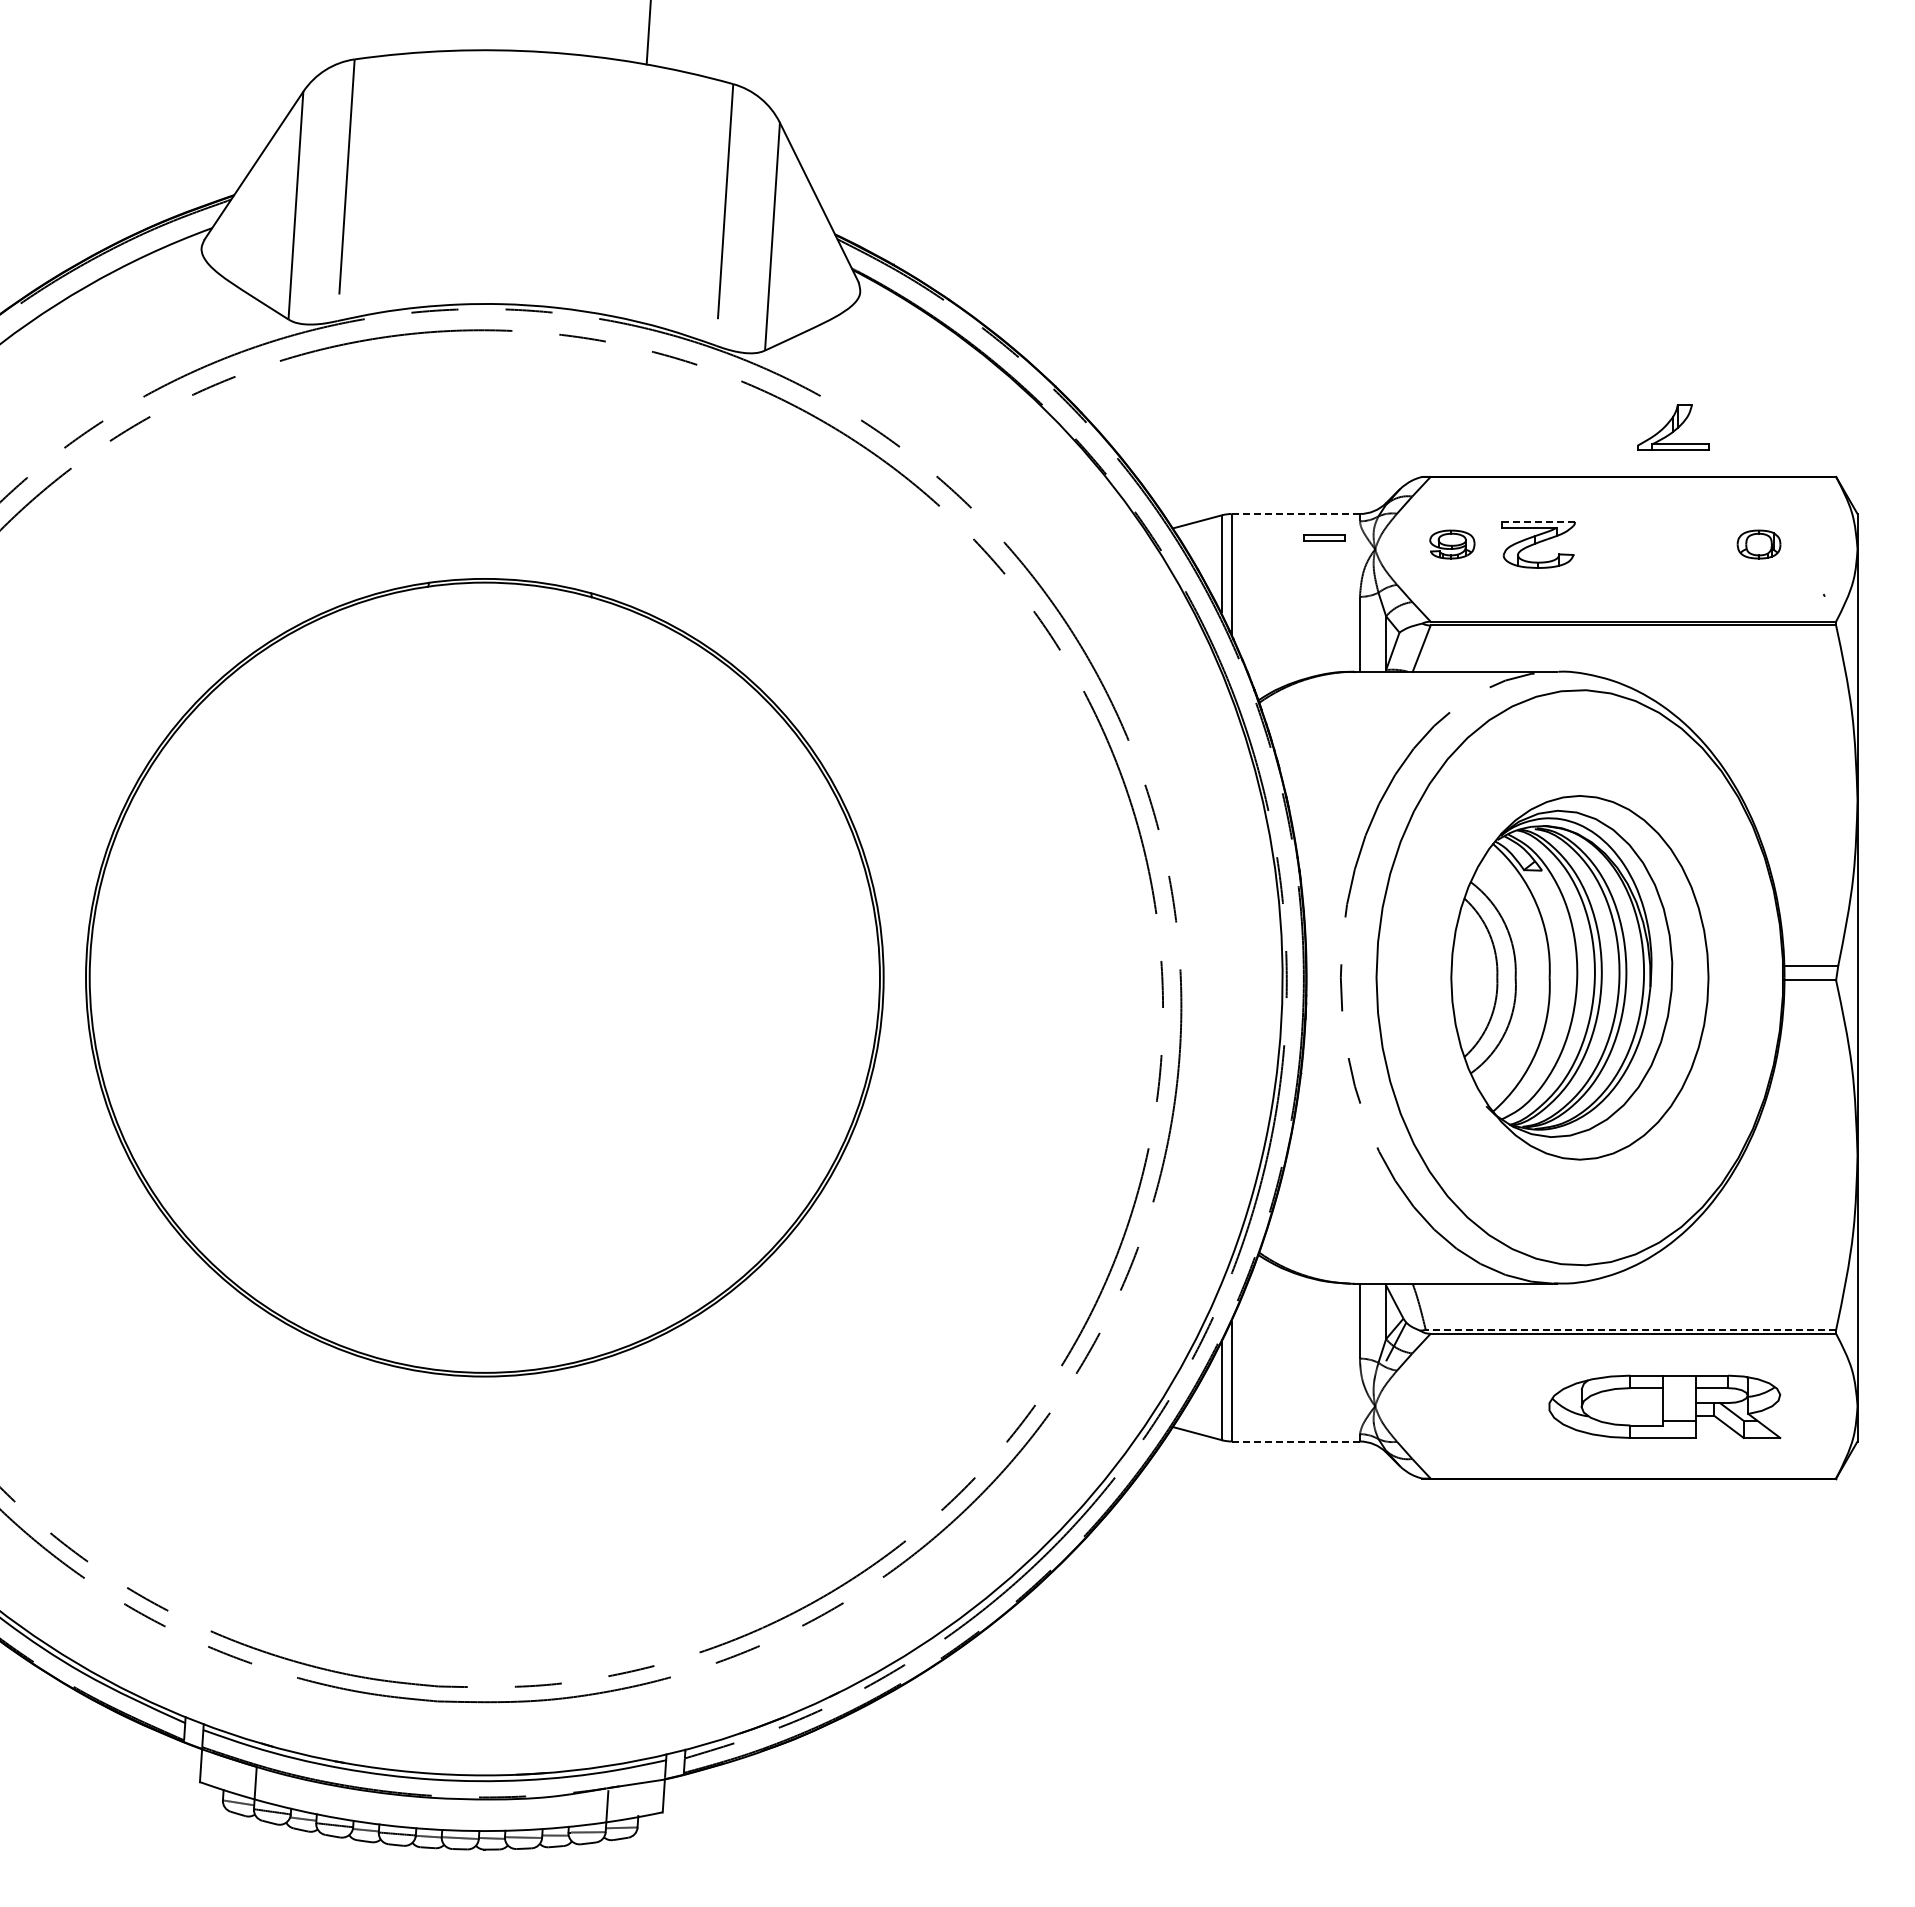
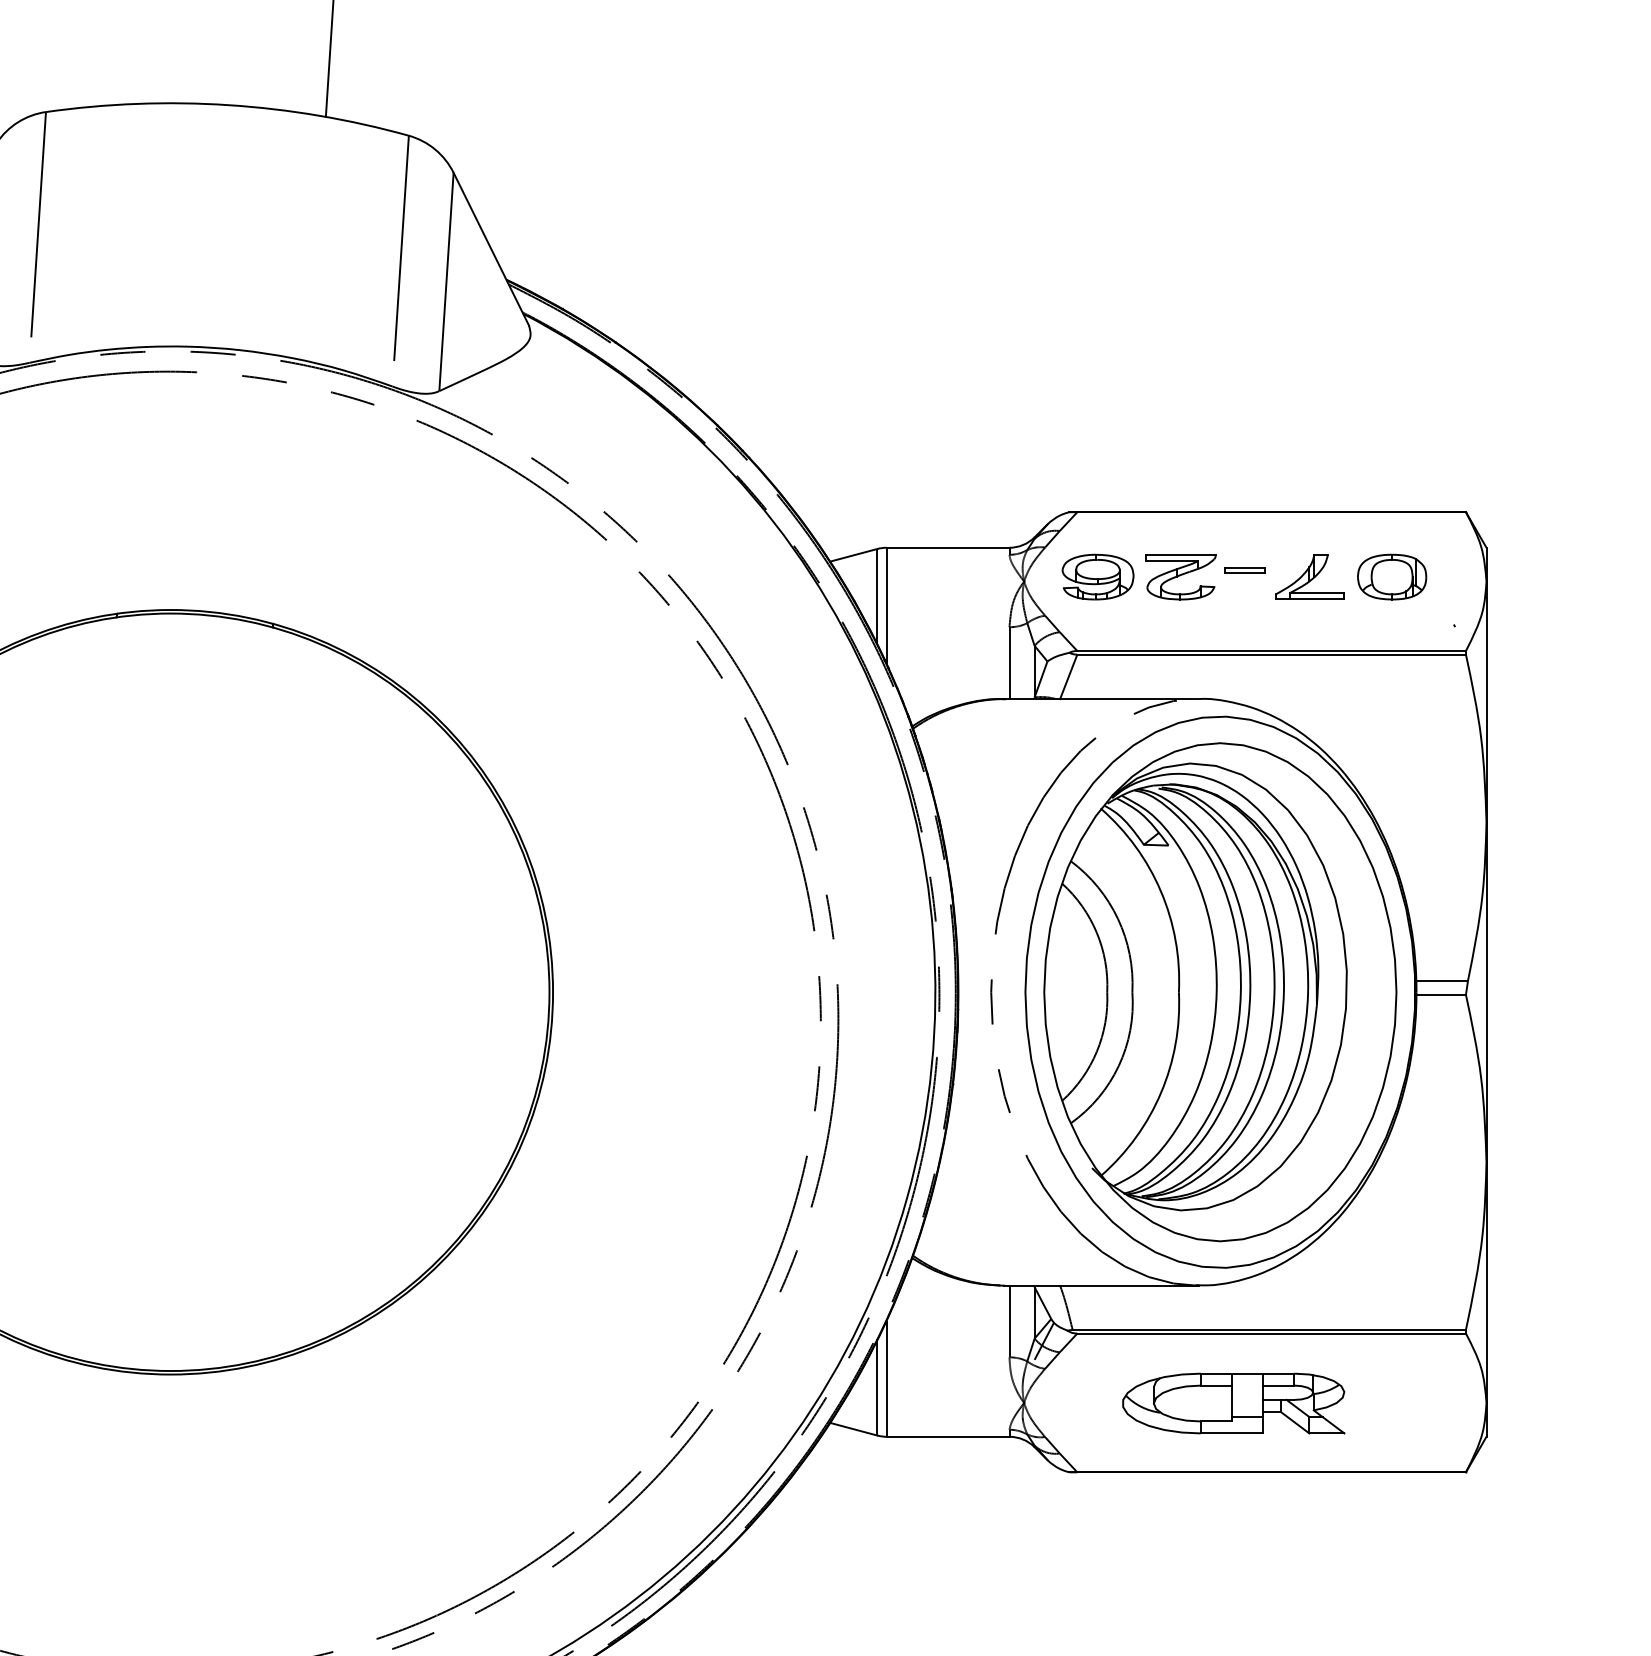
part: (1673, 427) -> (1310, 577), moved
line: (1295, 514) -> (947, 548), dashed -> solid
line: (1539, 521) -> (1181, 554), dashed -> solid
part: (1324, 537) -> (1244, 570), moved
part: (1452, 544) -> (1098, 577), size x1.67
part: (1758, 544) -> (1391, 577), size x1.67
part: (1579, 977) -> (1219, 992), size x1.43
line: (1630, 1329) -> (1268, 1329), dashed -> solid
part: (1664, 1406) -> (1233, 1403), moved
line: (1296, 1441) -> (948, 1436), dashed -> solid

